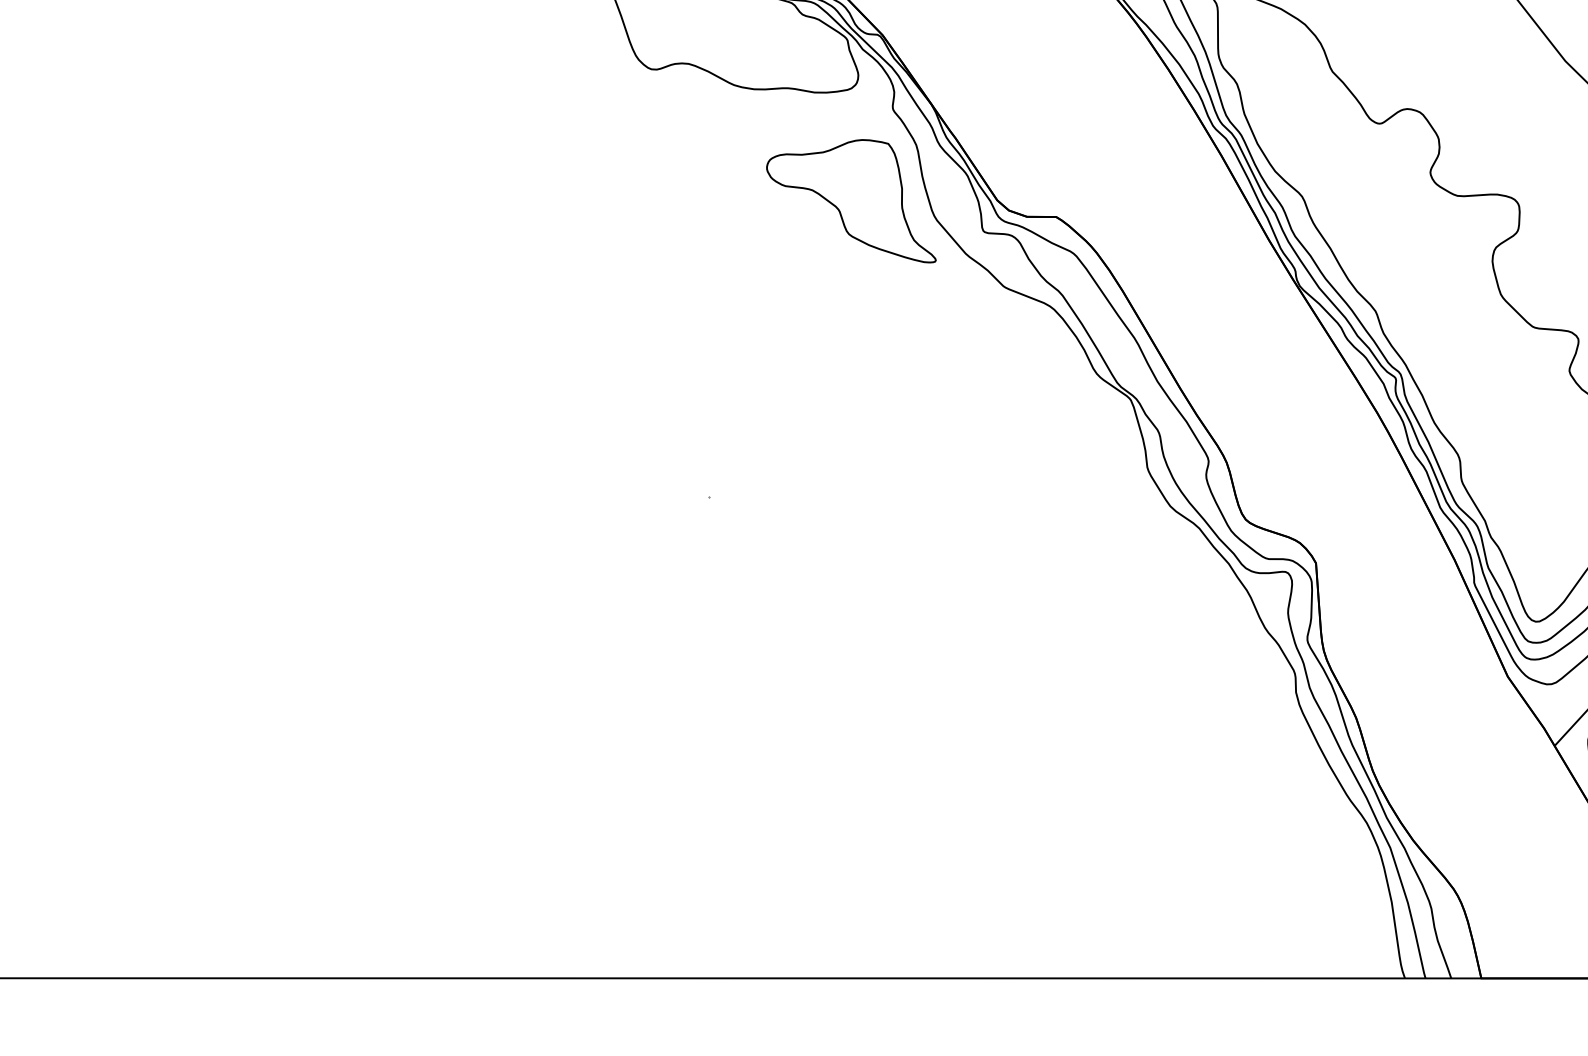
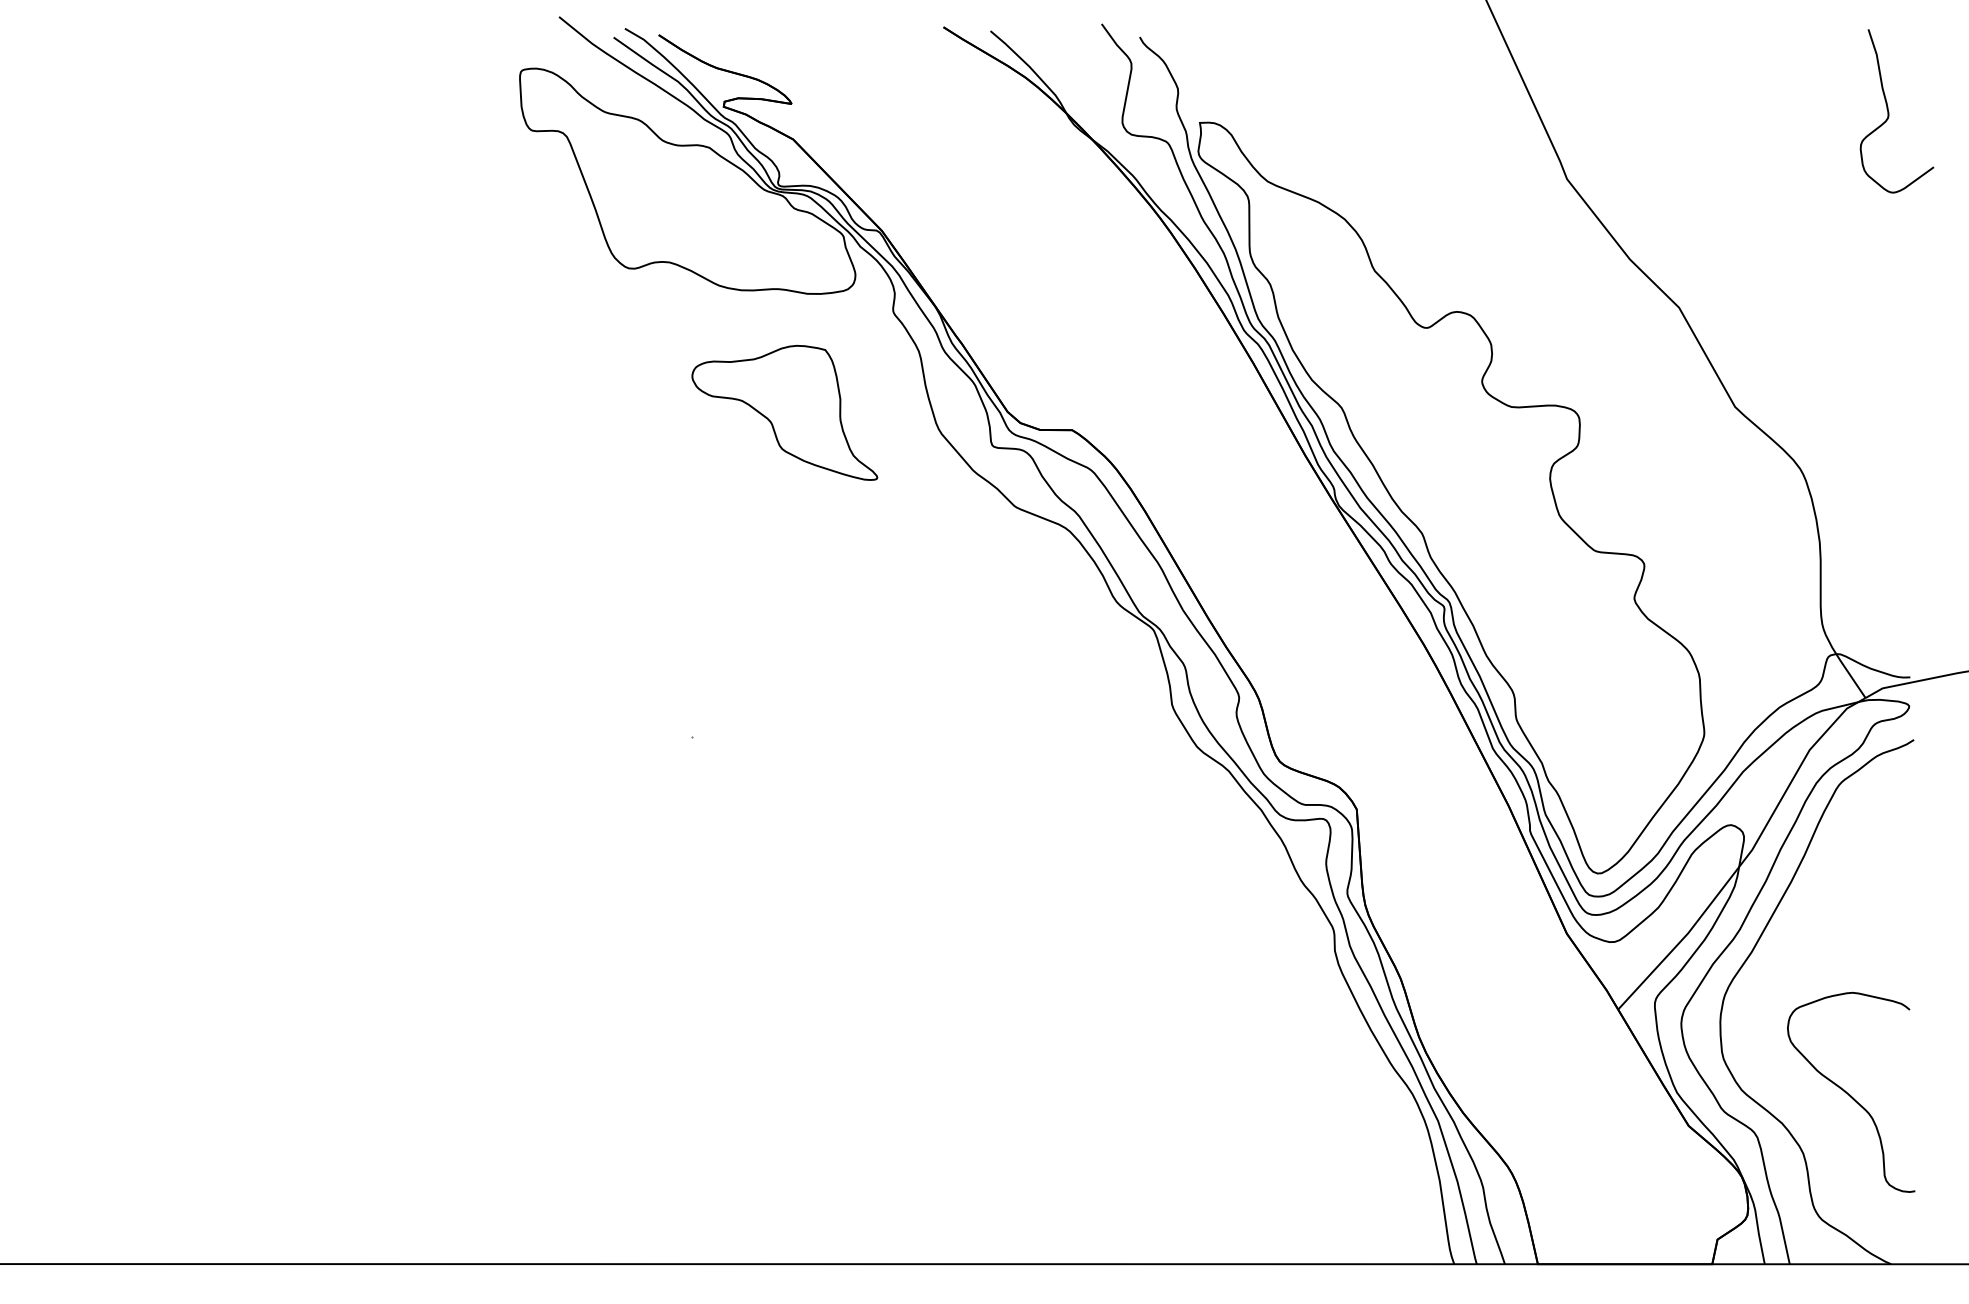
part: (851, 200) -> (784, 412), moved

